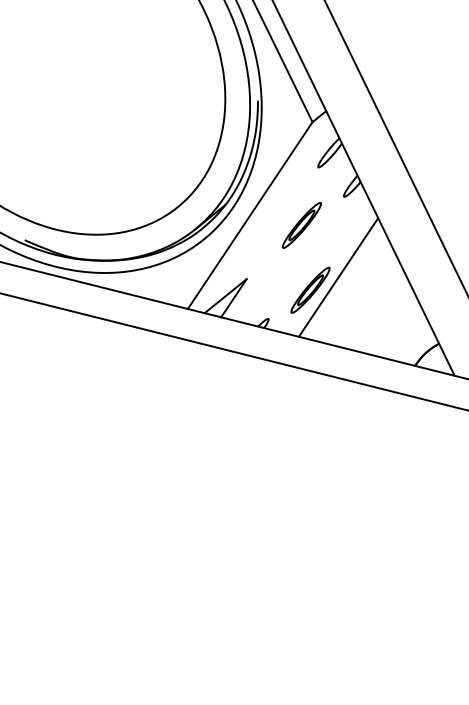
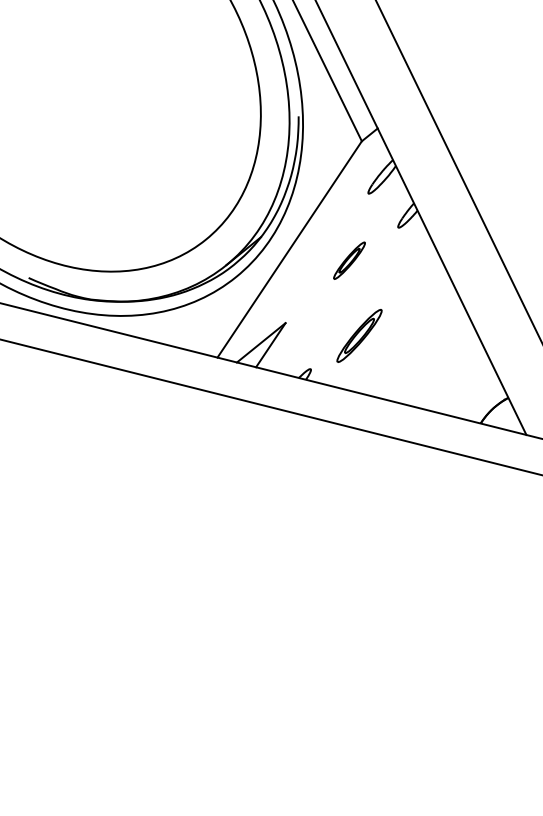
part: (301, 225) -> (349, 260), size x0.7
line: (338, 276) -> (391, 320), removed

